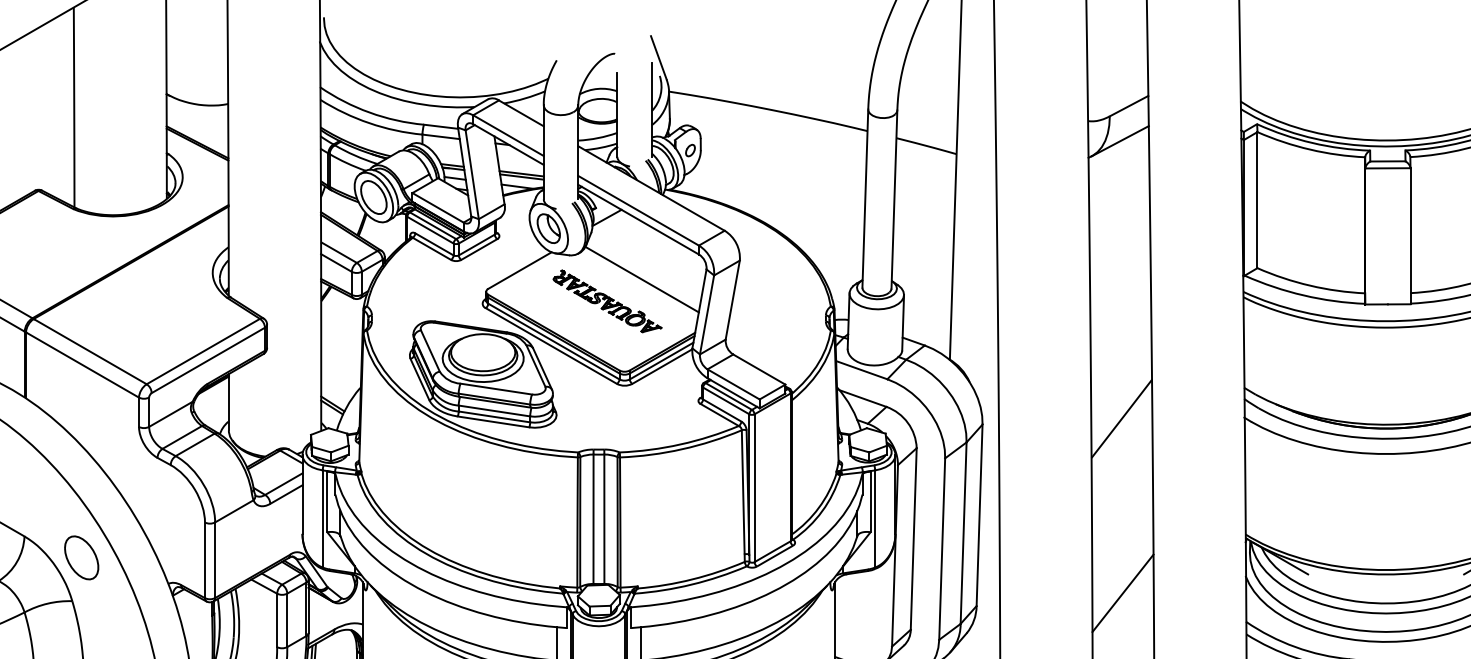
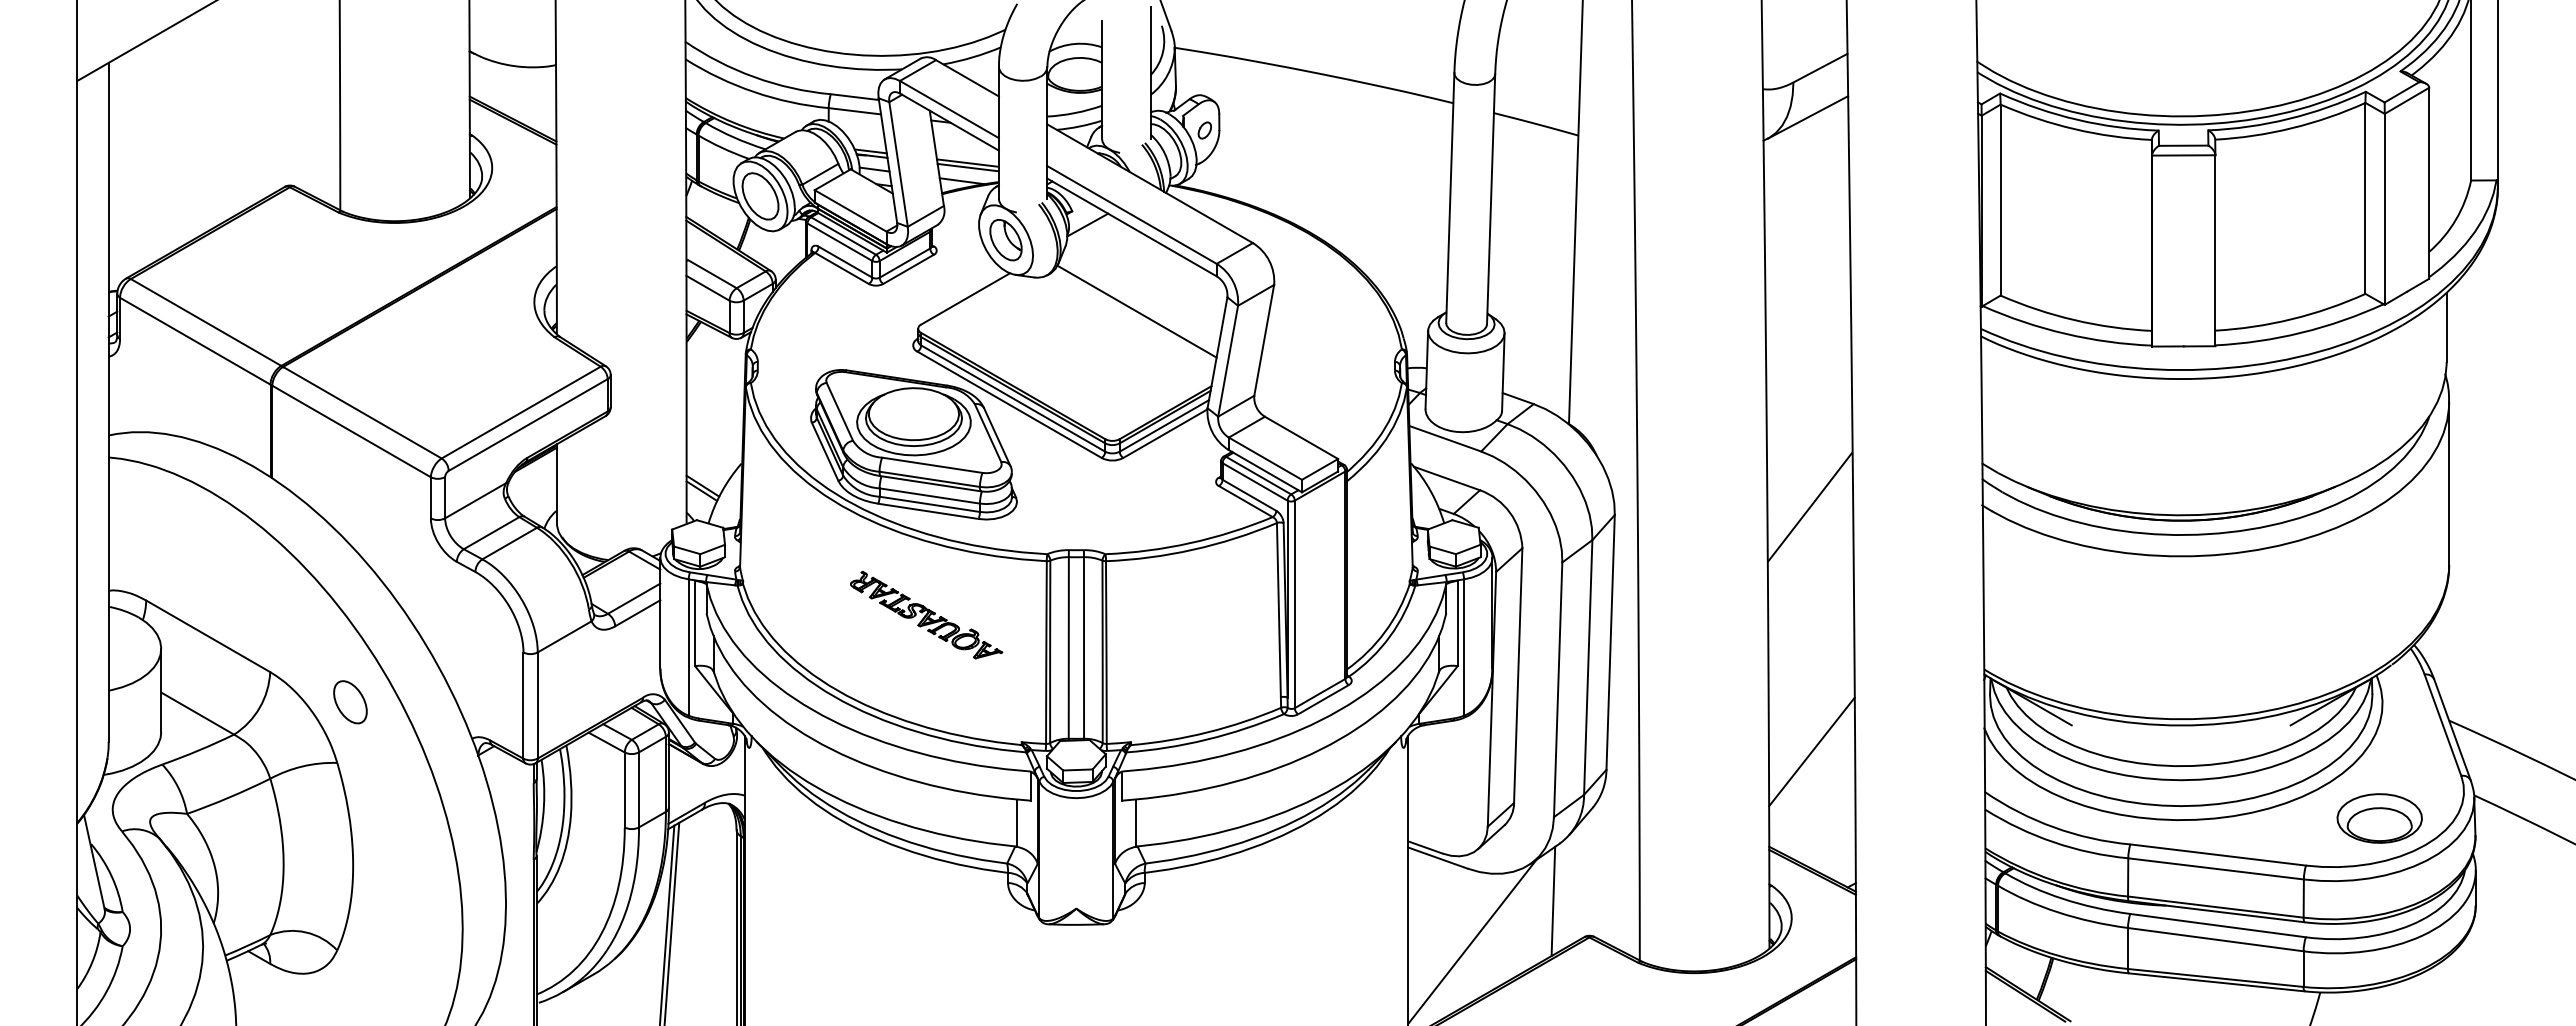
part: (607, 301) -> (926, 615), moved
part: (81, 558) -> (350, 702), size x0.7

